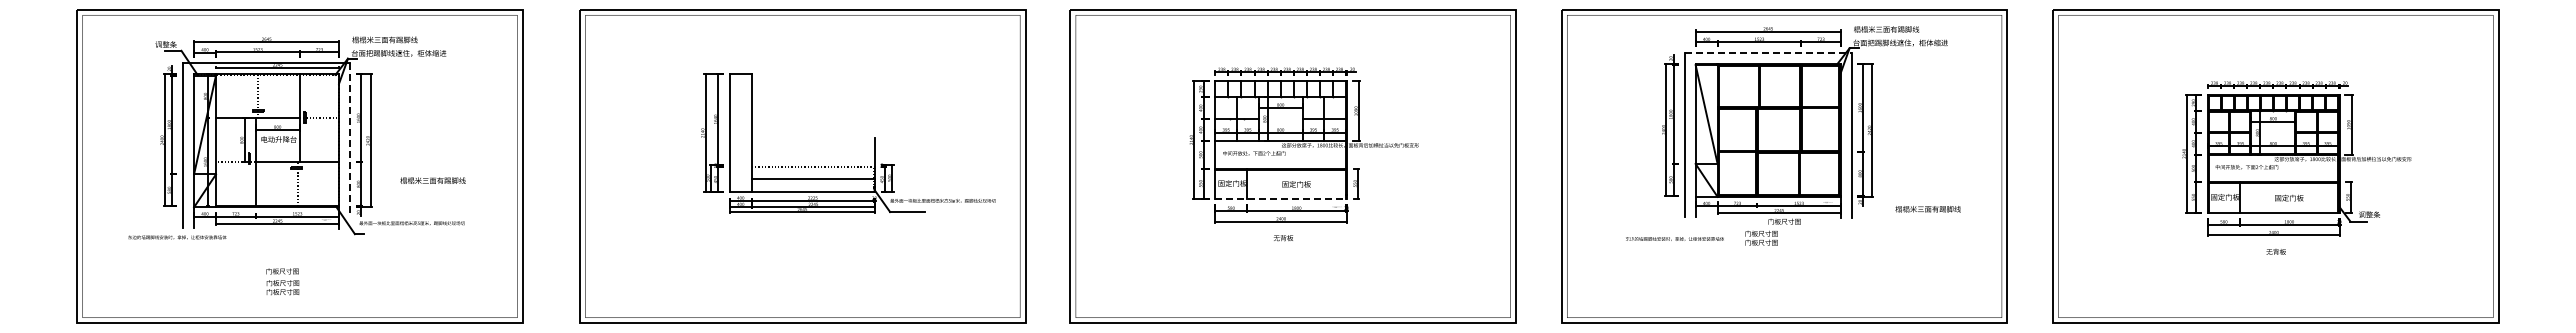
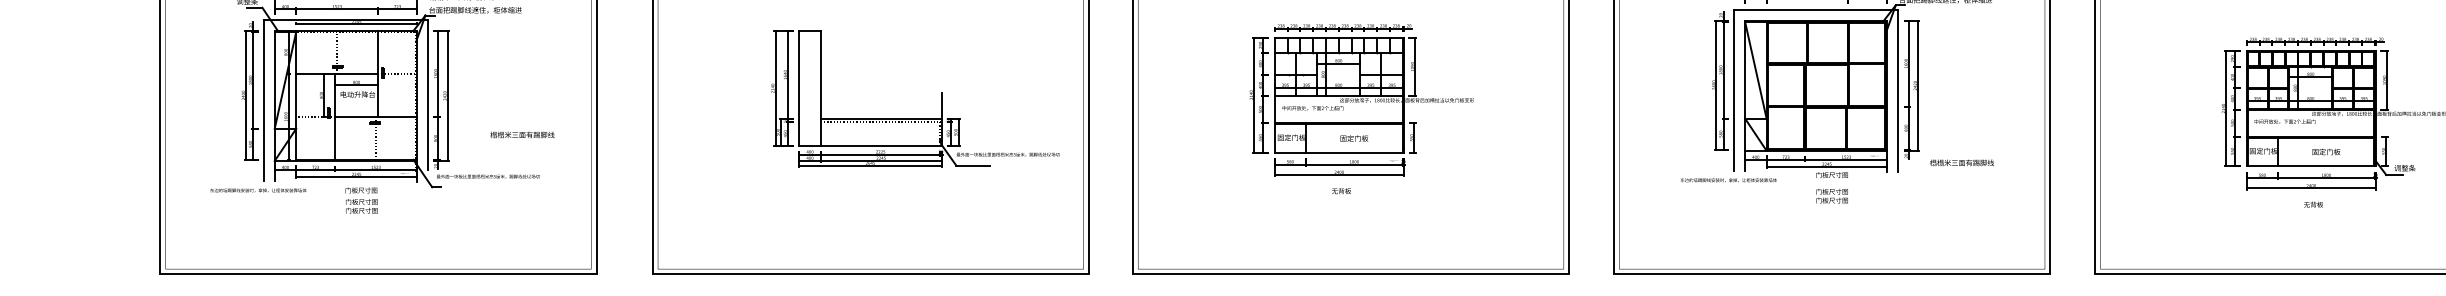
line: (1768, 53) -> (1816, 10), dashed -> solid
line: (350, 140) -> (427, 95), dashed -> solid
line: (813, 178) -> (881, 119), moved
text: (432, 180) -> (521, 134), moved
line: (1281, 198) -> (1339, 152), dashed -> solid
text: (1927, 209) -> (1961, 163), moved
text: (1761, 237) -> (1832, 195), moved
text: (1674, 238) -> (1728, 179), moved
text: (282, 281) -> (361, 200), moved

